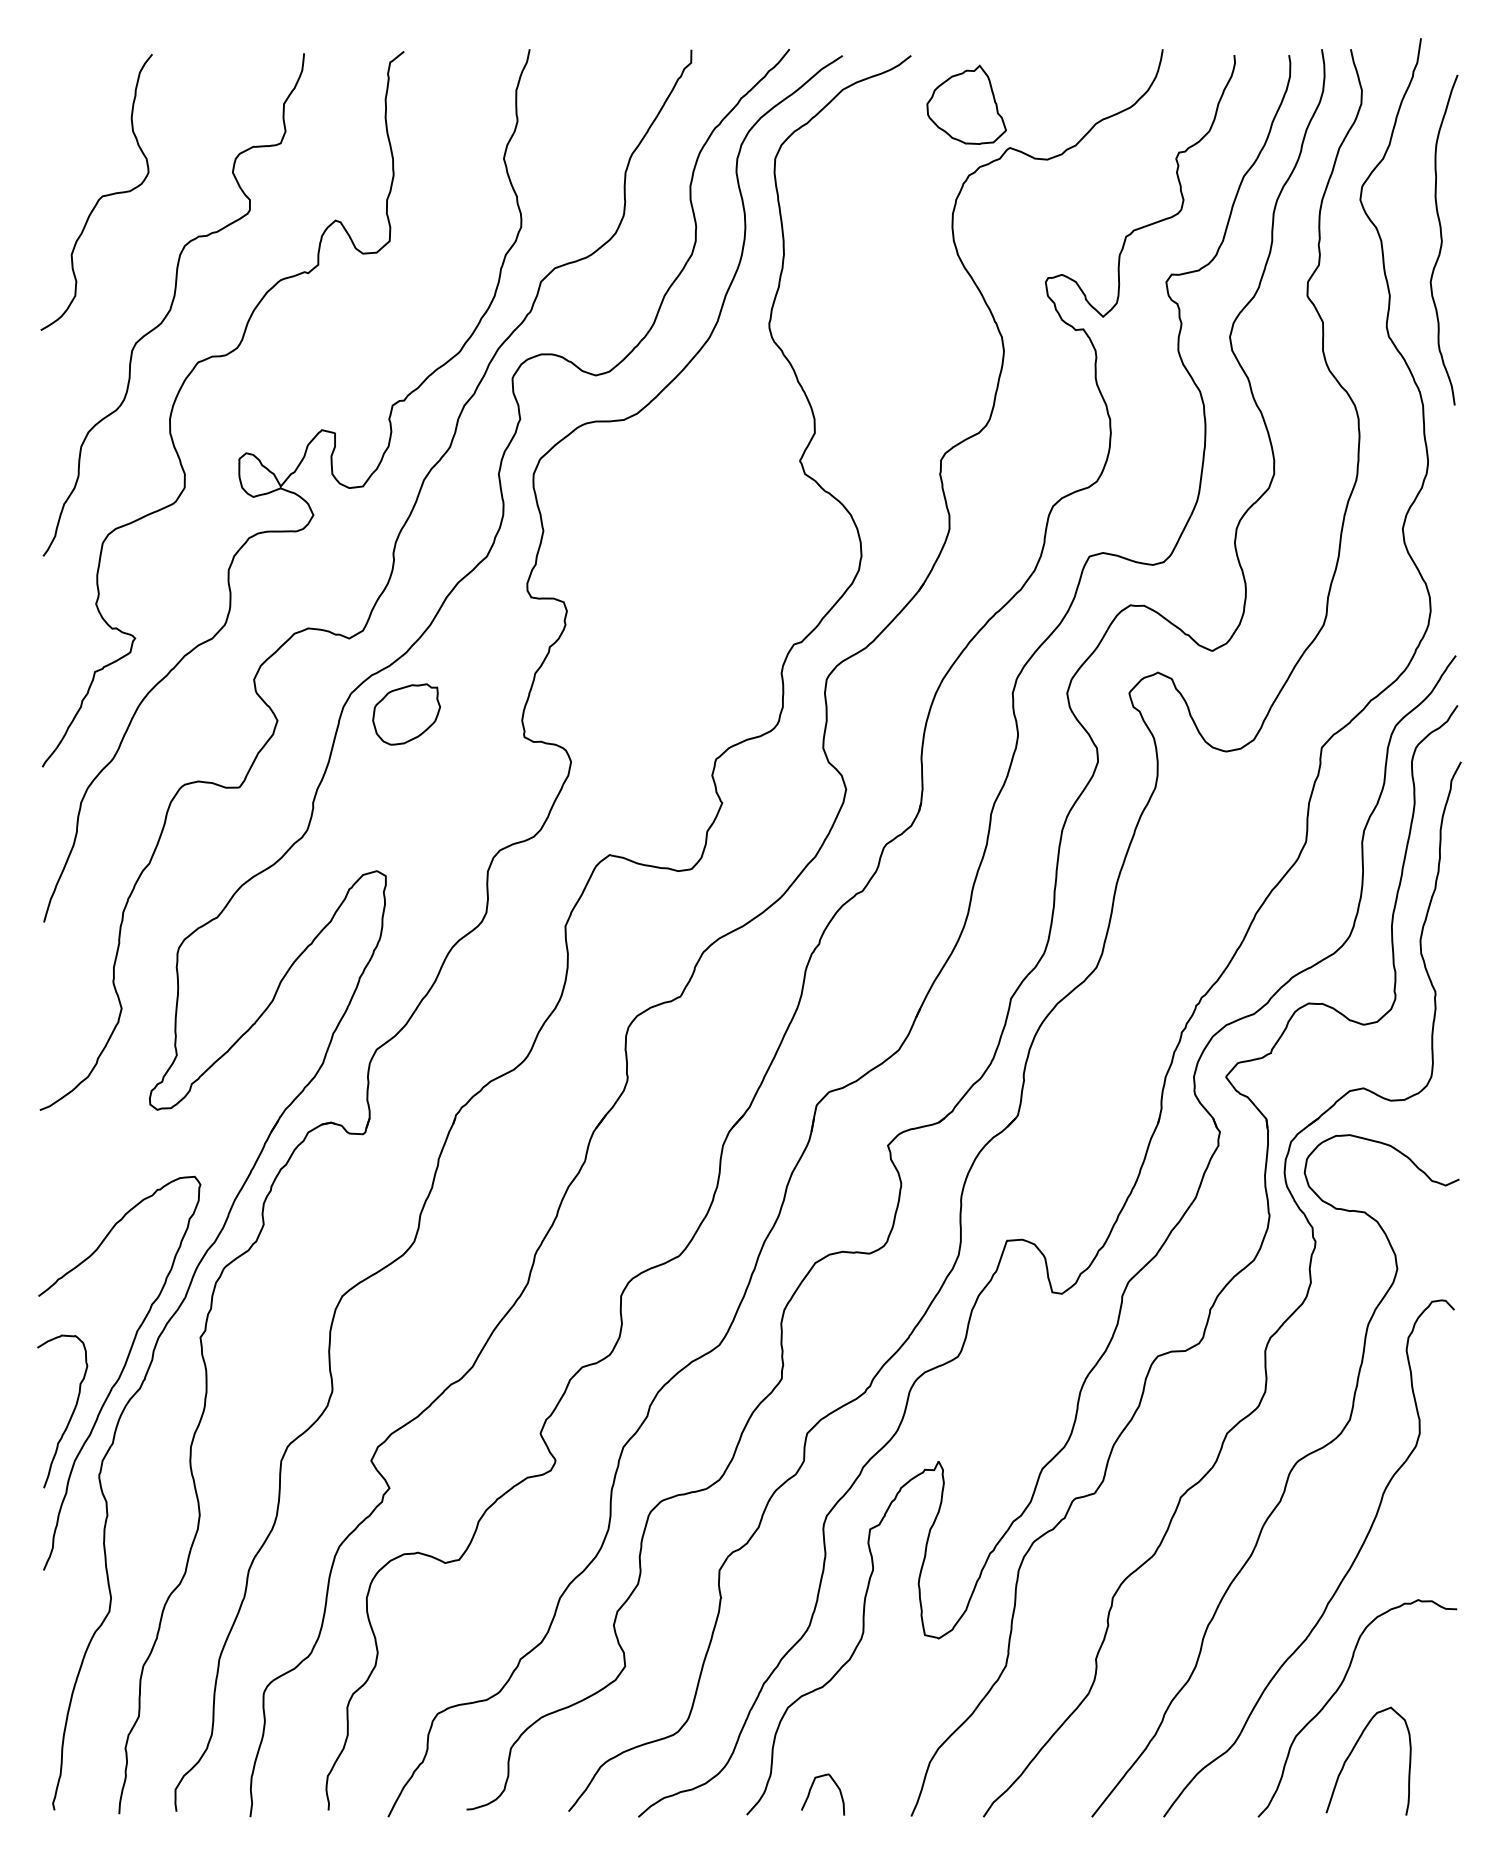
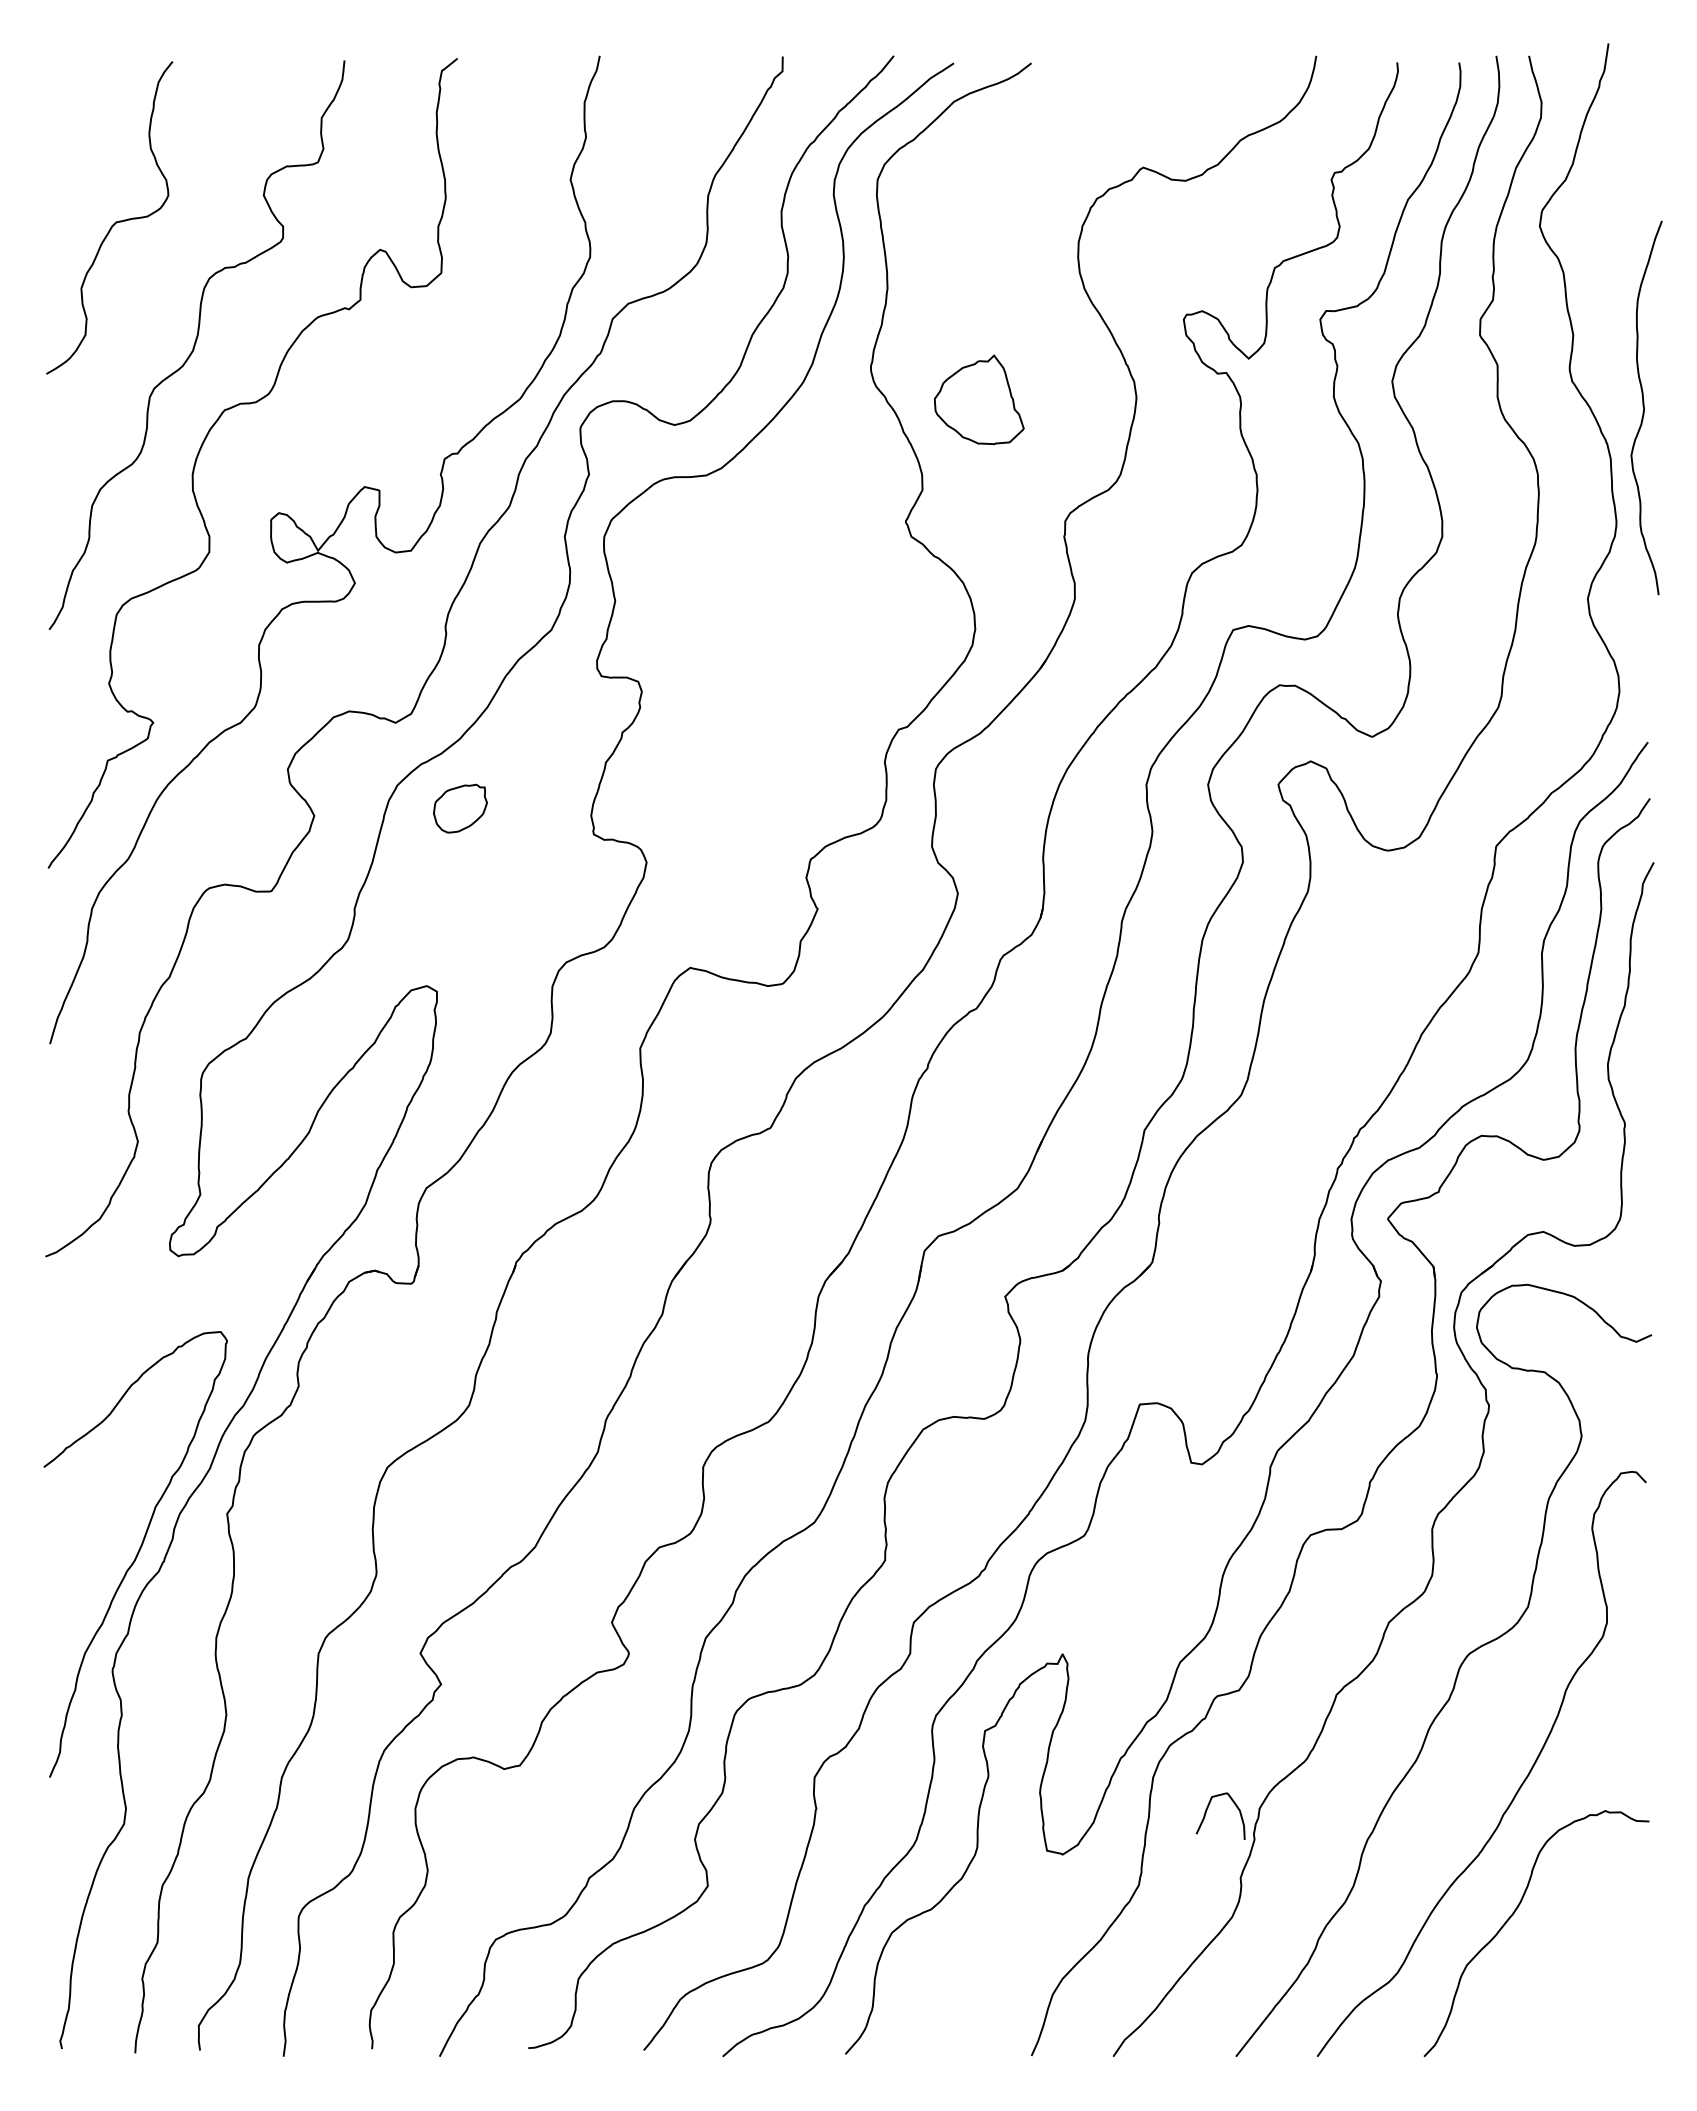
part: (965, 104) -> (978, 399), moved
curve: (1442, 239) -> (1644, 407), moved
part: (406, 714) -> (460, 808), size x0.7
curve: (70, 1415) -> (80, 1602), removed
curve: (1353, 1749) -> (1532, 1980), removed
curve: (812, 1787) -> (1208, 1808), moved

